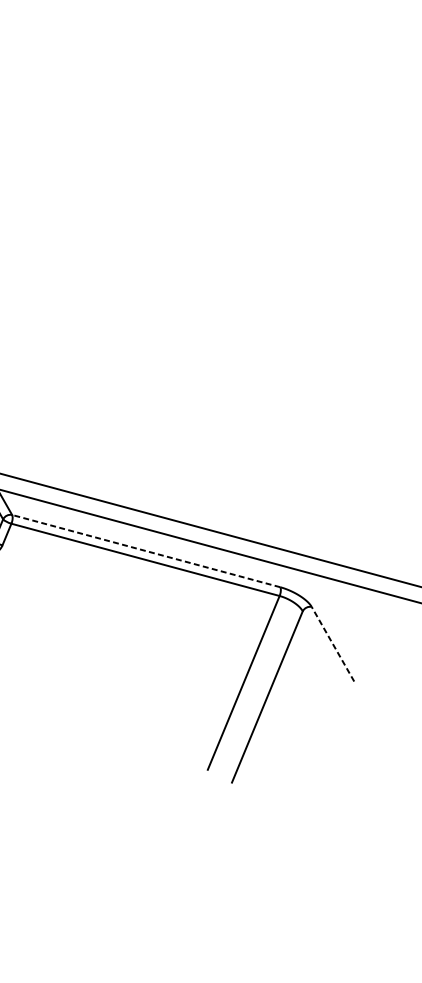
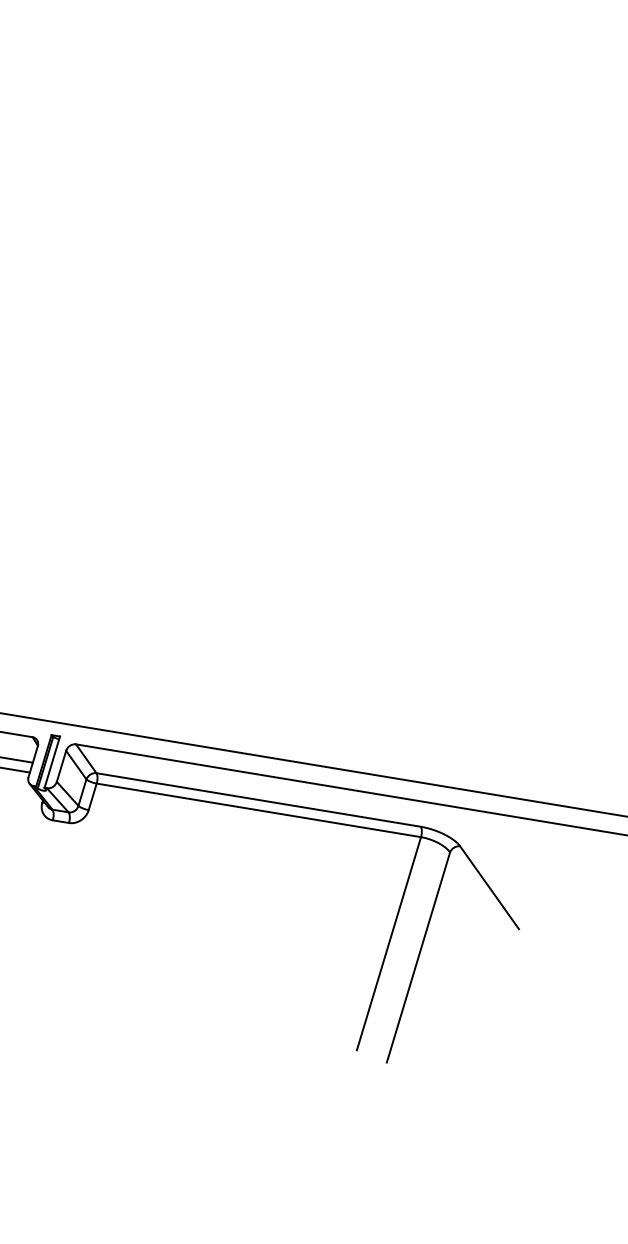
line: (146, 550) -> (258, 799), dashed -> solid
line: (332, 644) -> (489, 887), dashed -> solid

